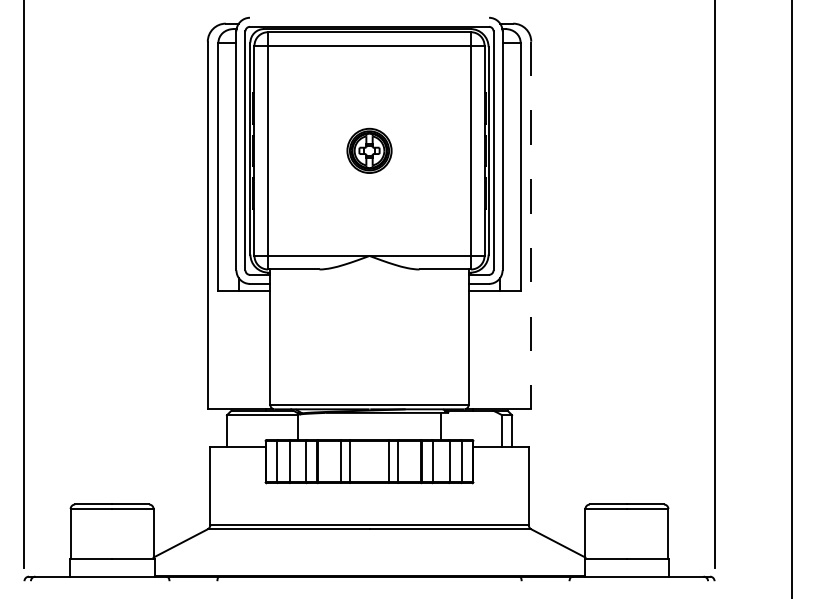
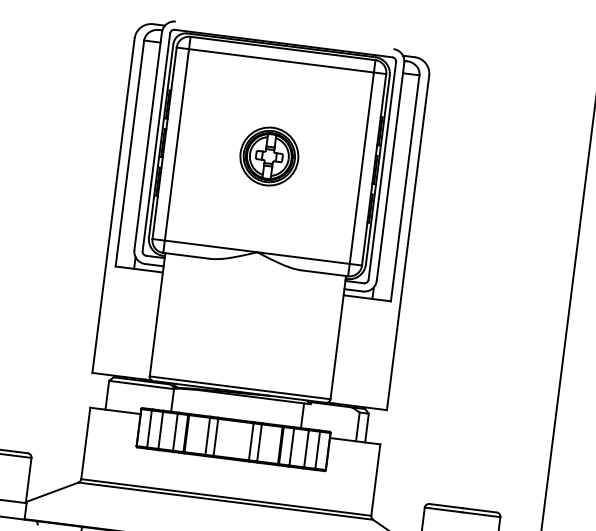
part: (369, 150) -> (269, 156), size x1.43
line: (531, 225) -> (408, 243), dashed -> solid

